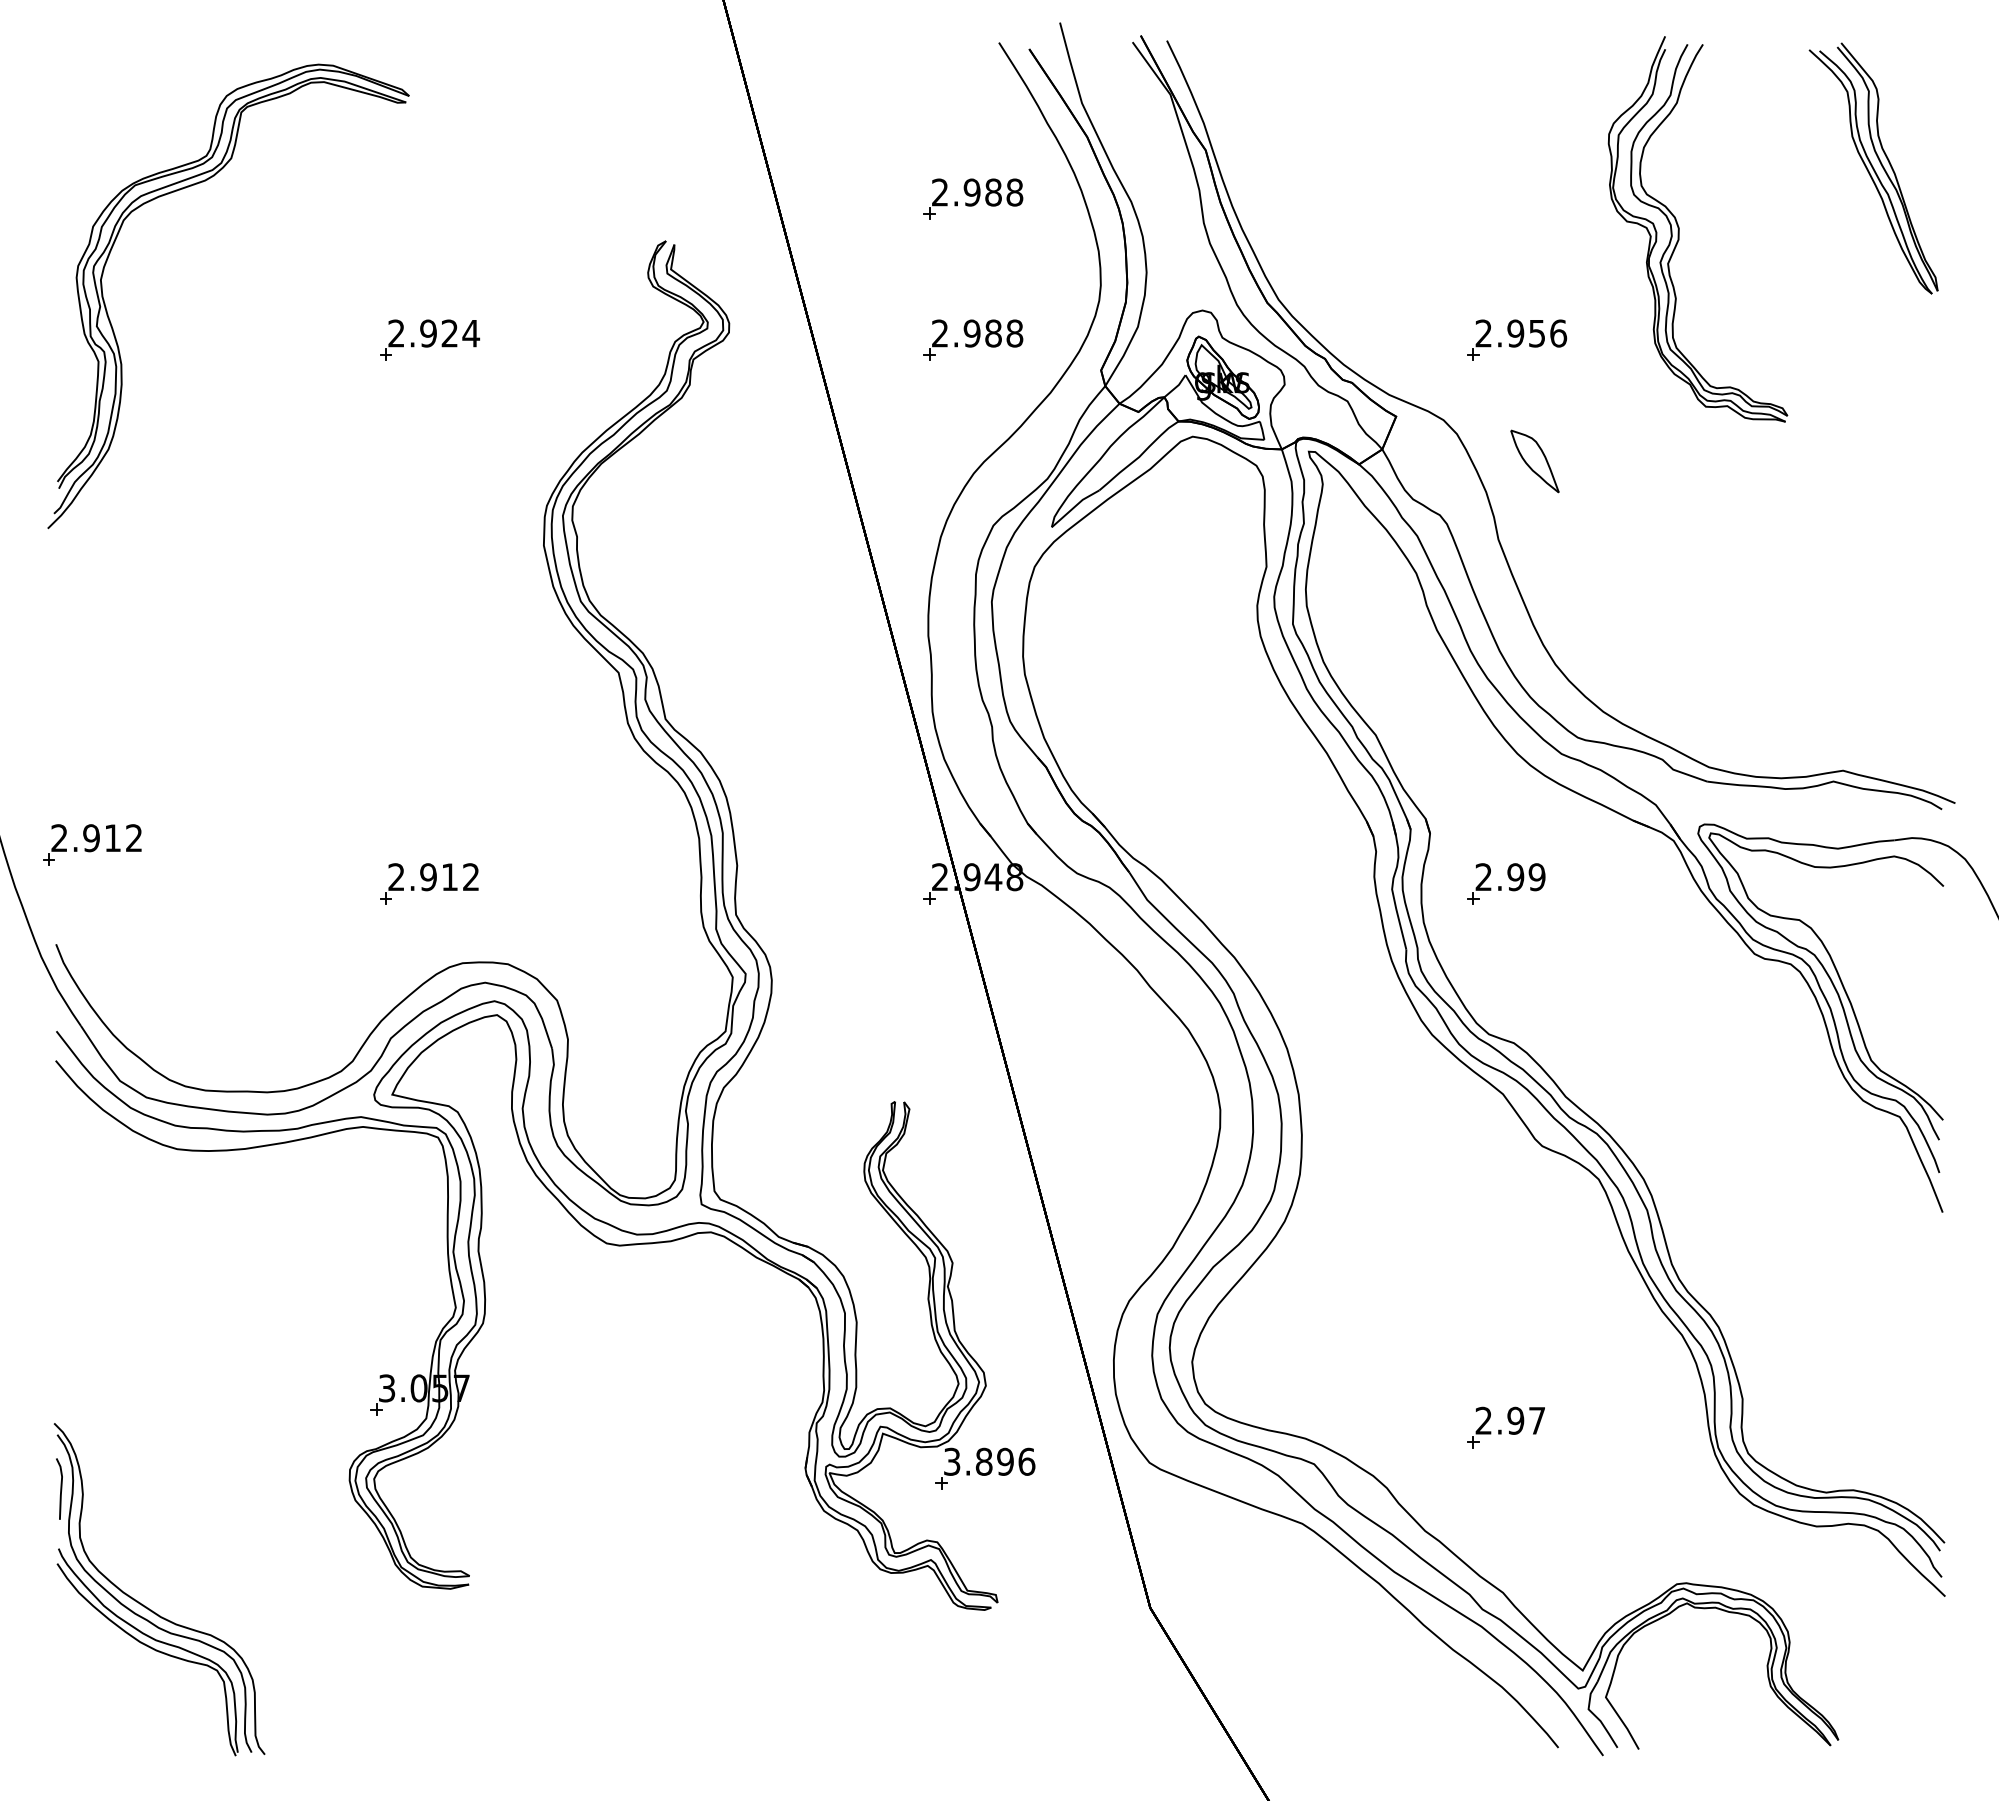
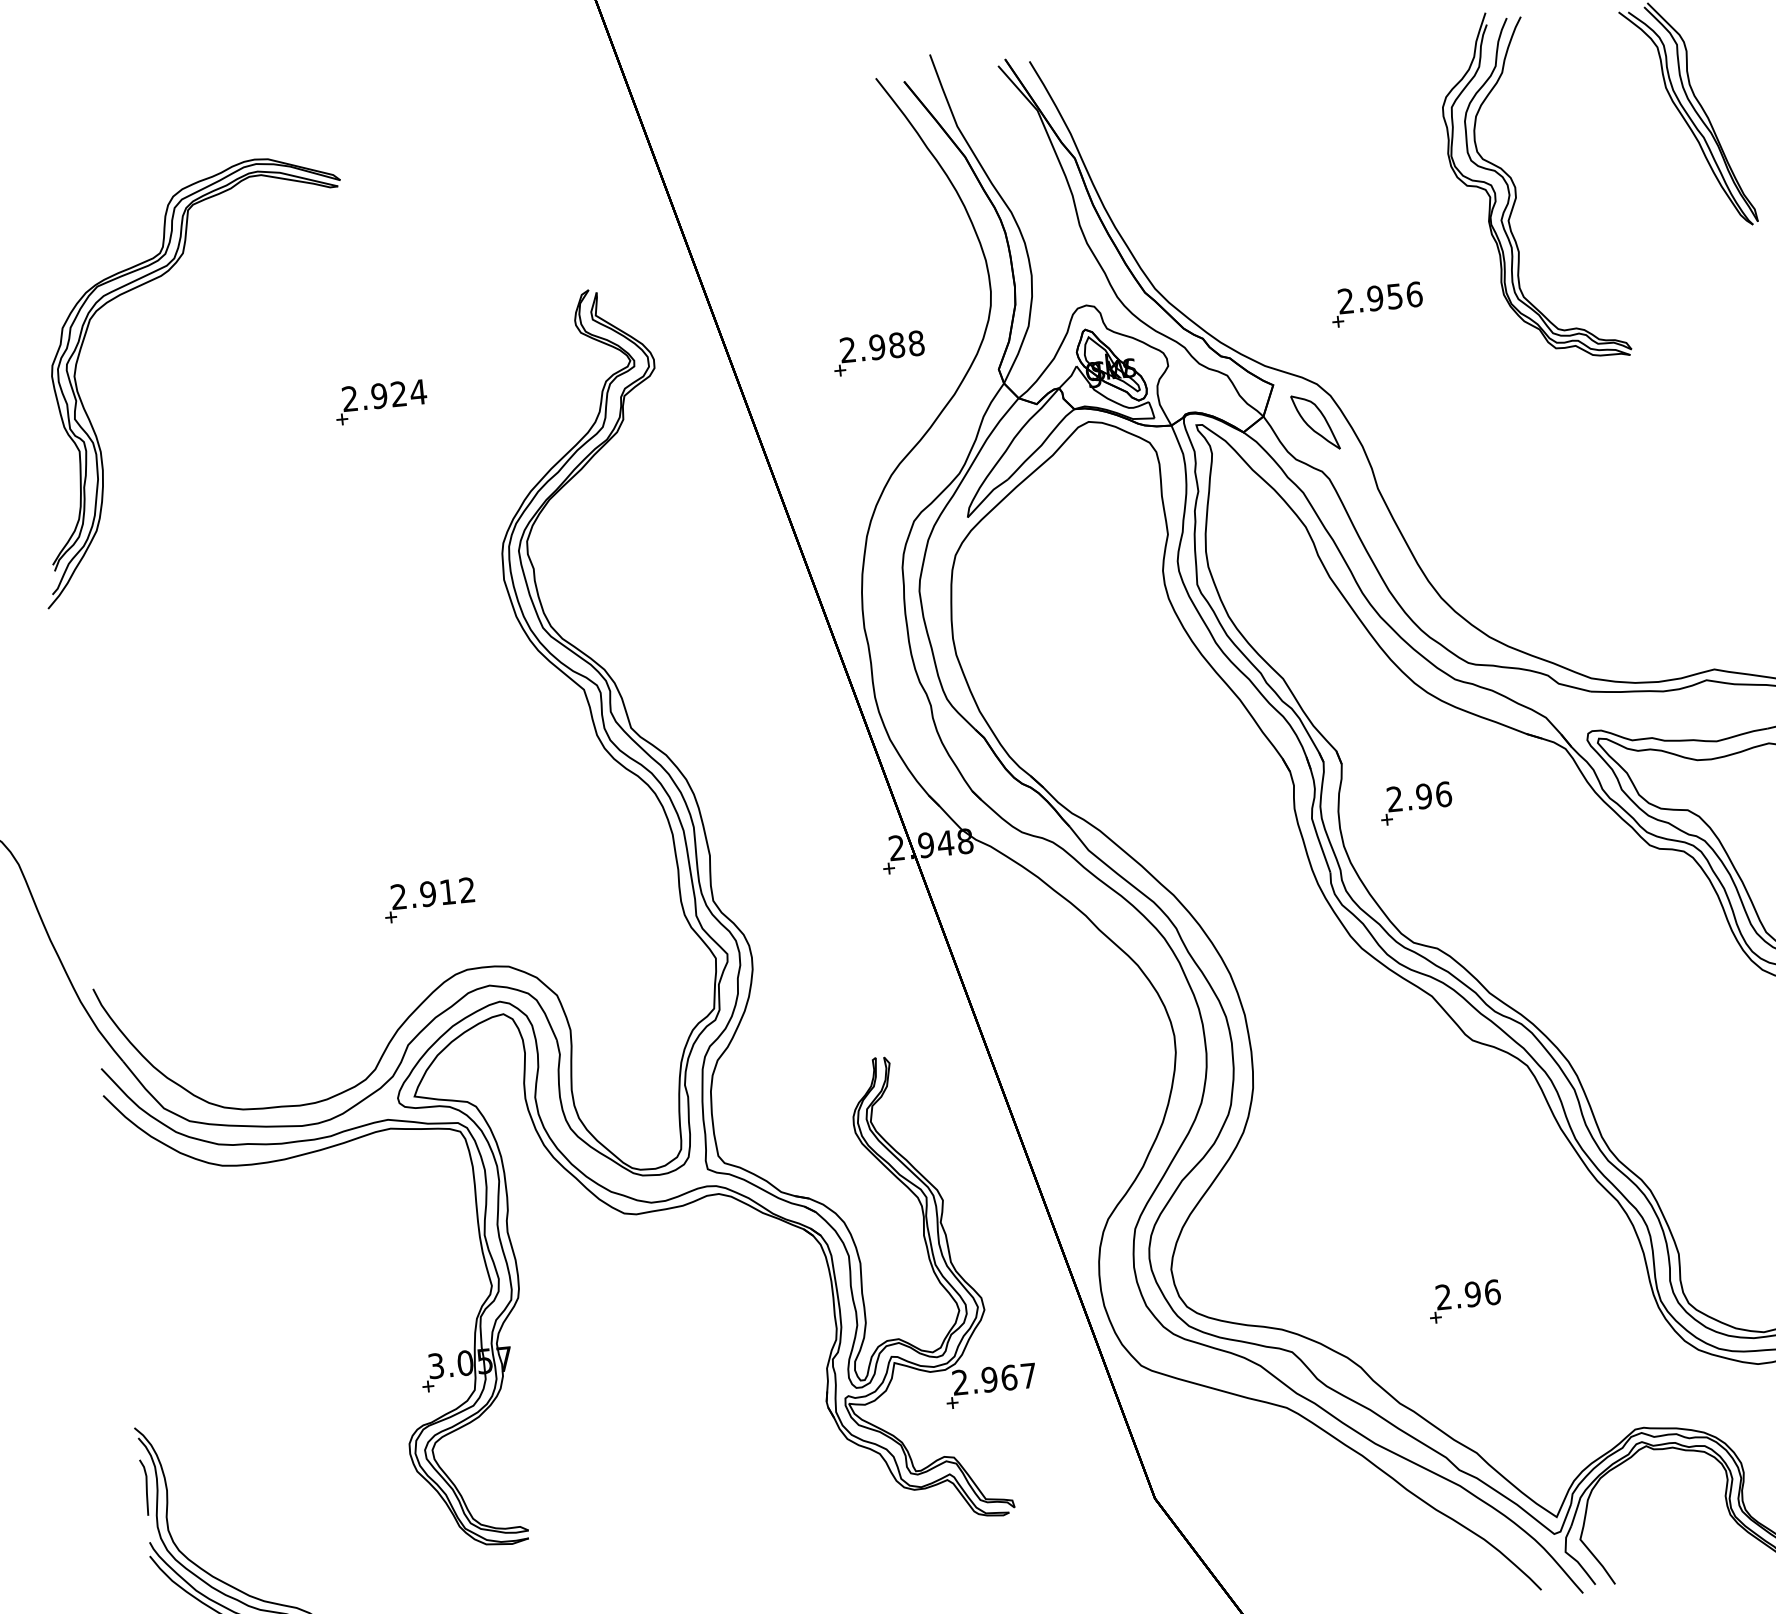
part: (973, 198) -> (866, 223), removed
part: (1534, 461) -> (1315, 422), moved
part: (92, 844) -> (117, 894), removed
text: (1536, 877) -> (1443, 794), 2.99 -> 2.96
text: (1537, 1420) -> (1492, 1292), 2.97 -> 2.96
text: (989, 1461) -> (994, 1378), 3.896 -> 2.967

